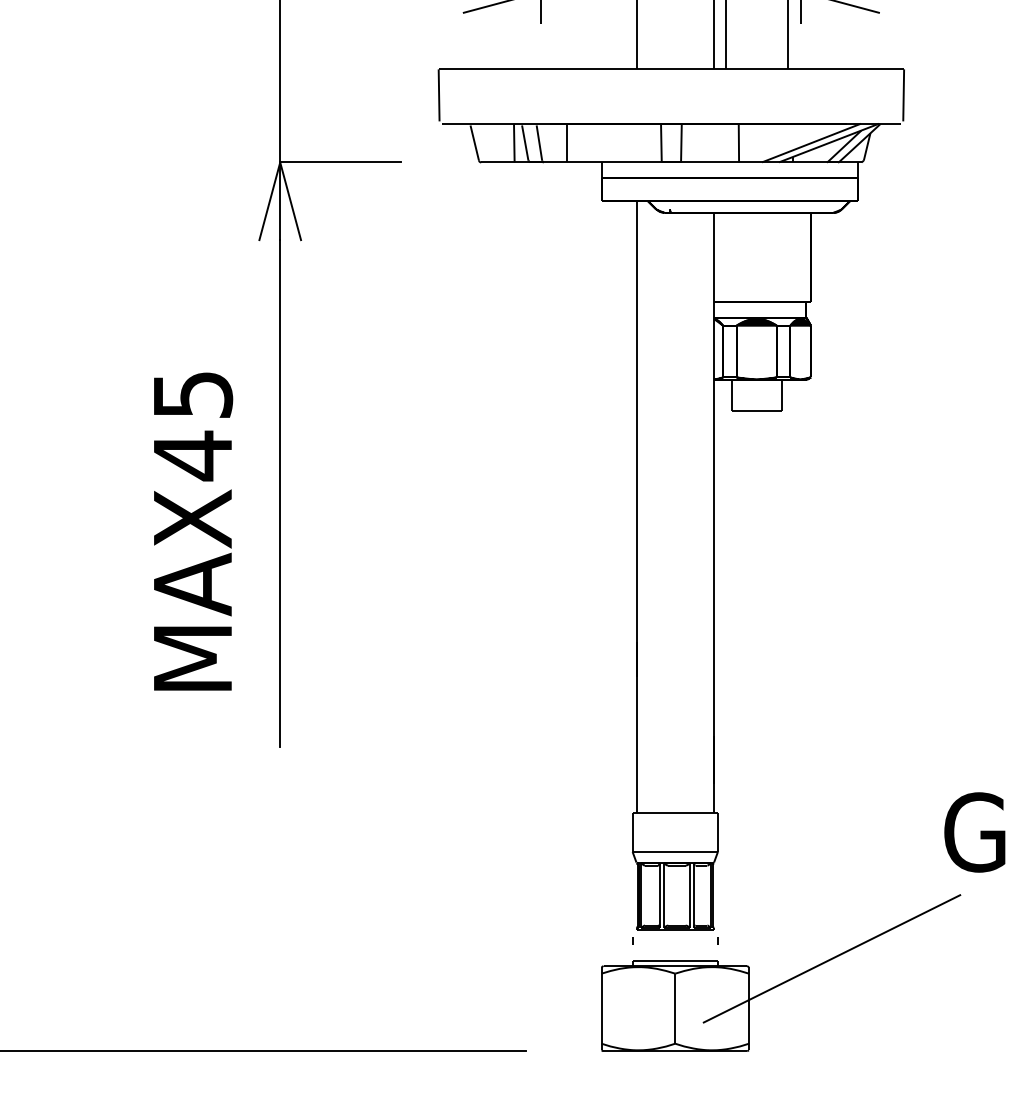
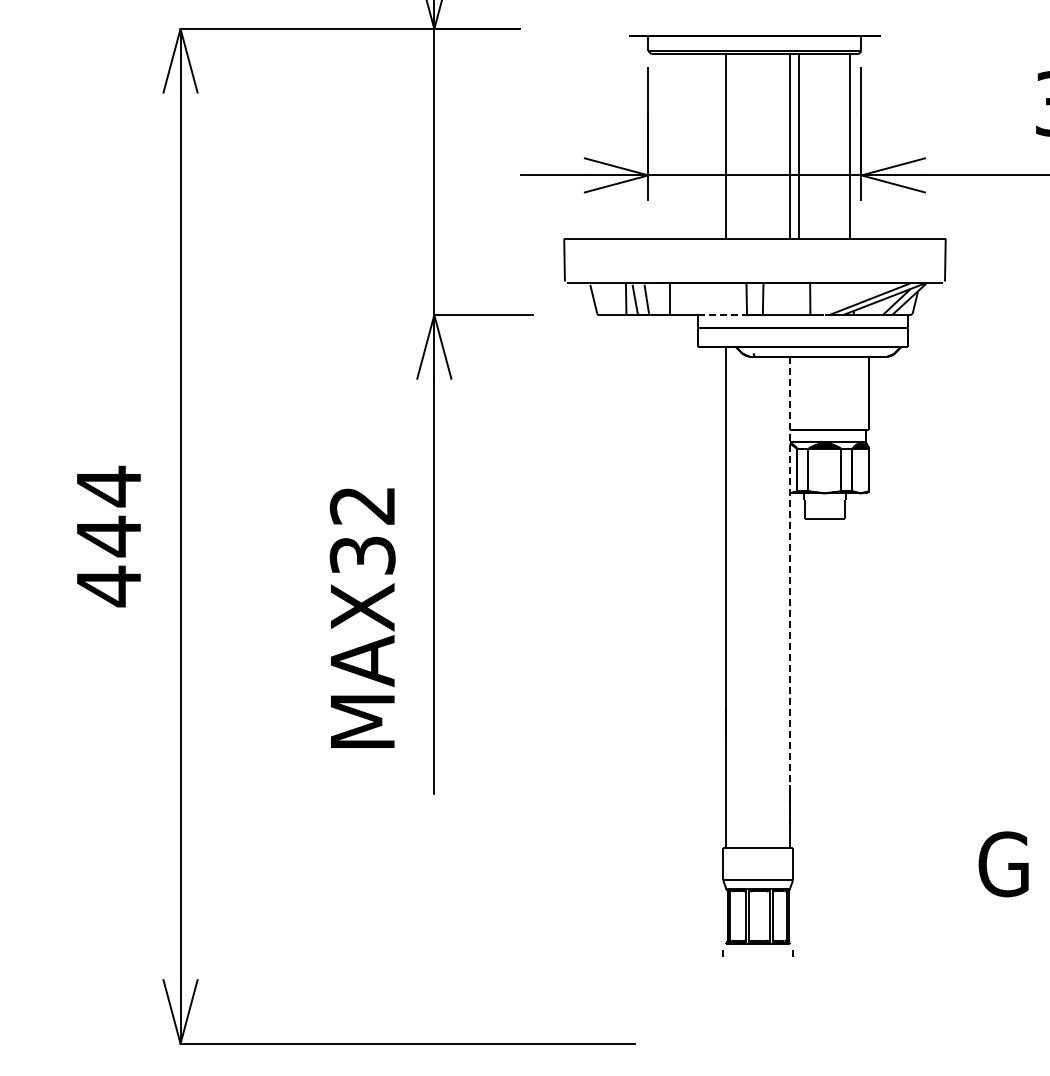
line: (636, 162) -> (726, 315), solid -> dashed
text: (192, 426) -> (362, 531), MAX45 -> MAX32
line: (713, 499) -> (789, 591), solid -> dashed
part: (785, 980) -> (848, 985), removed

